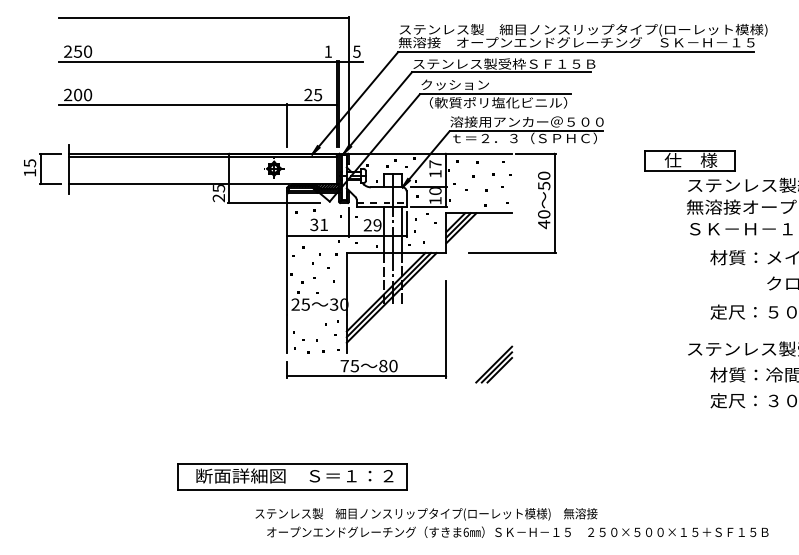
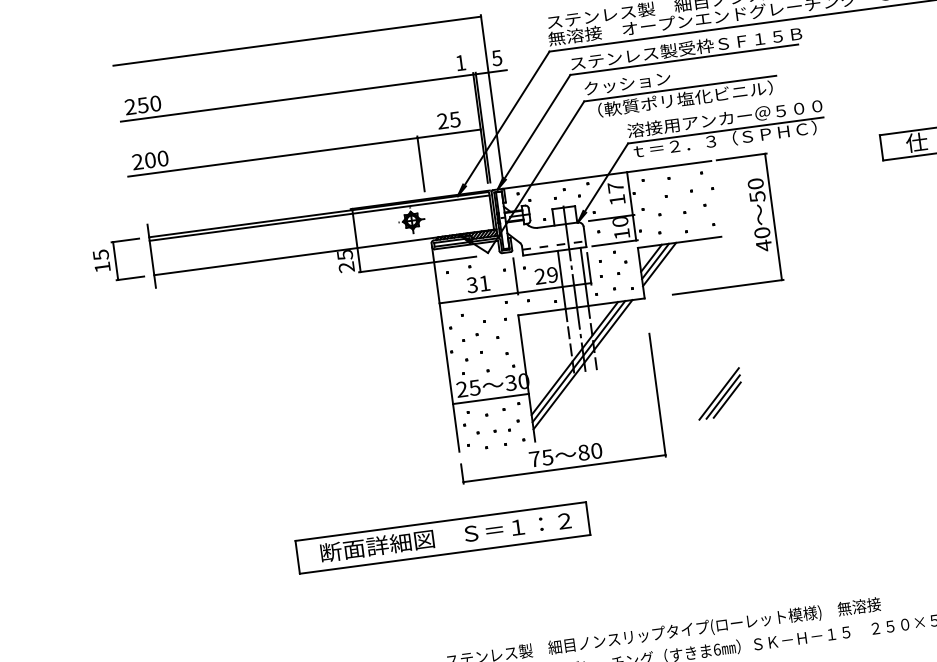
line: (316, 314) -> (490, 398), added
part: (494, 364) -> (719, 393), moved
part: (292, 476) -> (442, 537), moved

